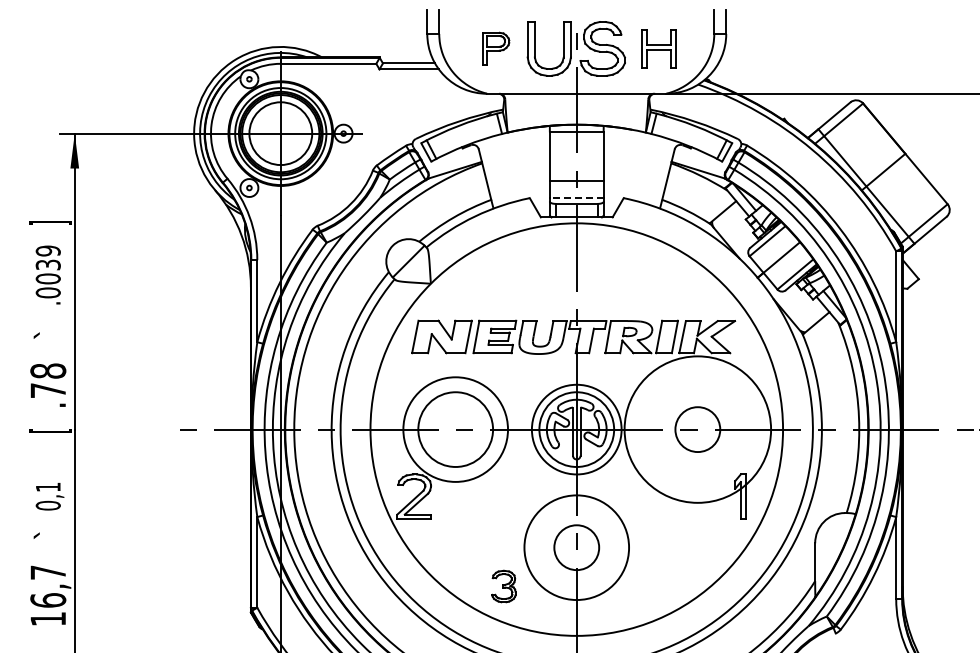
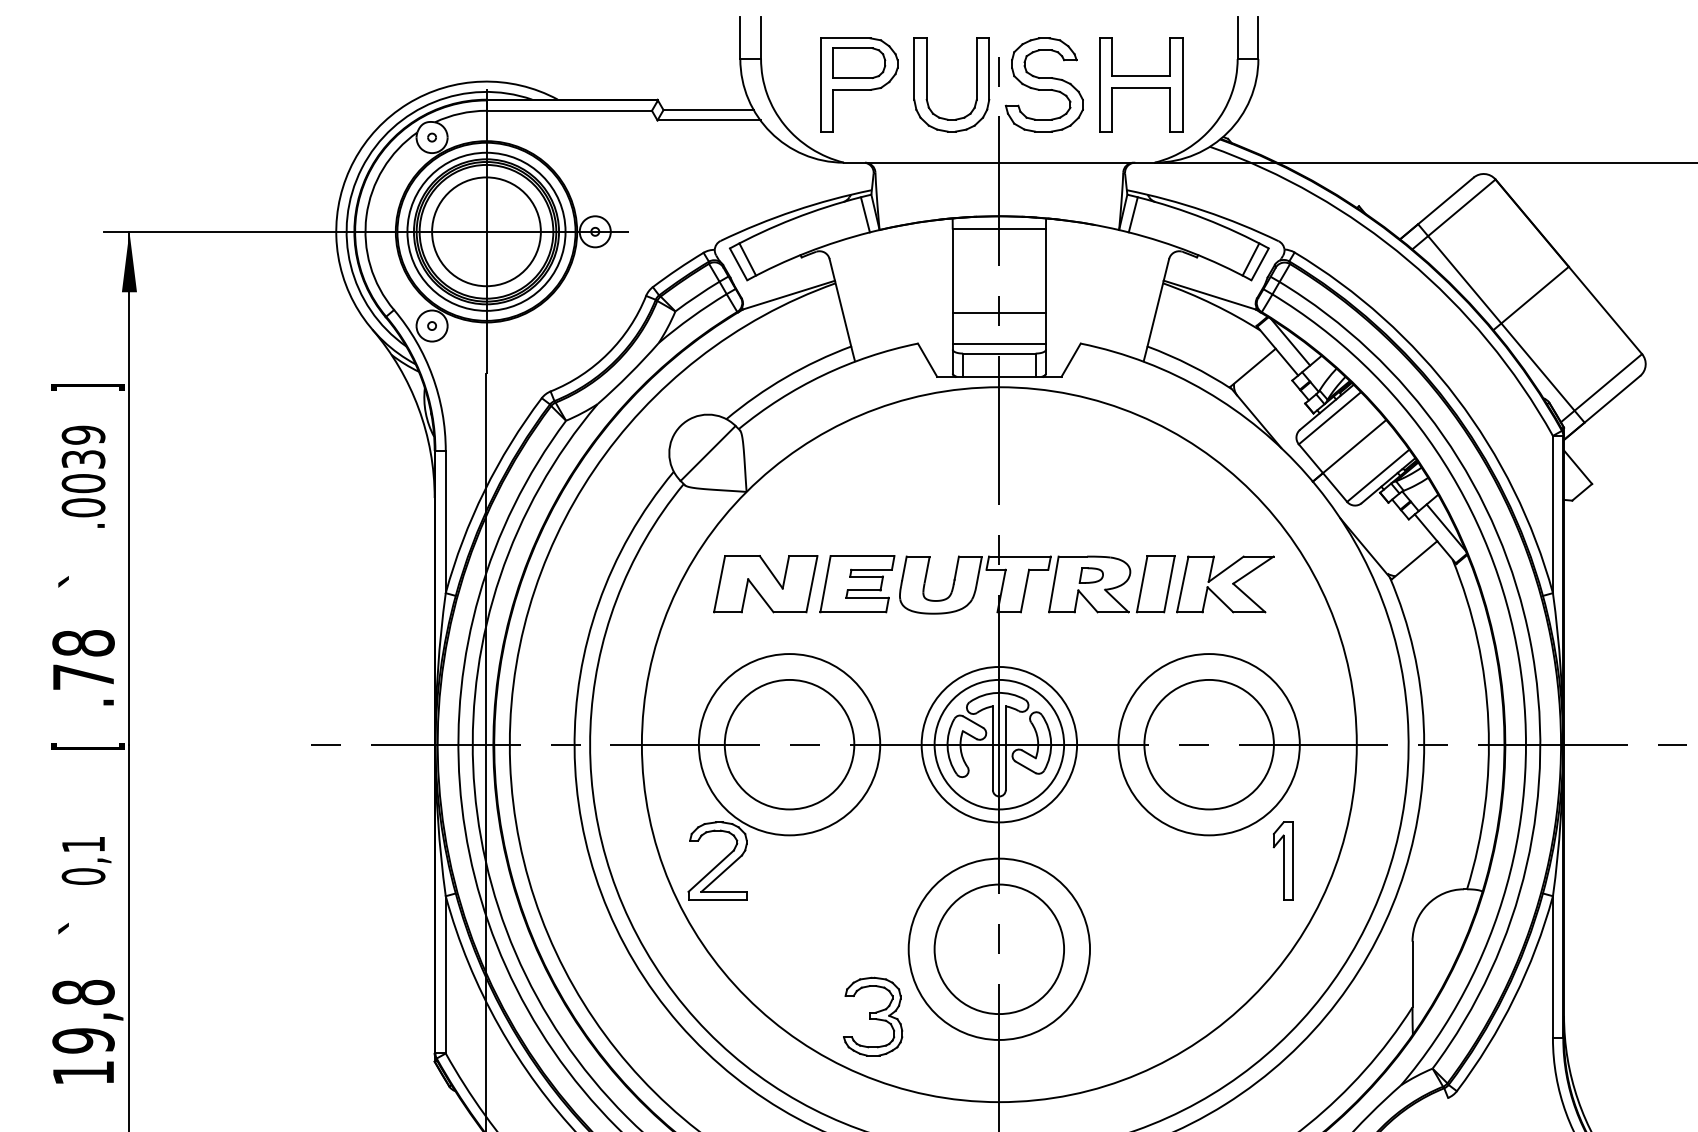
part: (495, 48) -> (858, 84), size x1.67
part: (658, 48) -> (1140, 84), size x1.43
line: (576, 198) -> (998, 344), dashed -> solid
circle: (697, 429) -> (1208, 744), size x0.71
circle: (697, 429) -> (1208, 744), size x1.67
circle: (576, 547) -> (998, 948), size x1.67
text: (48, 586) -> (83, 1016), 16,7 -> 19,8
part: (503, 586) -> (872, 1016), size x1.43

